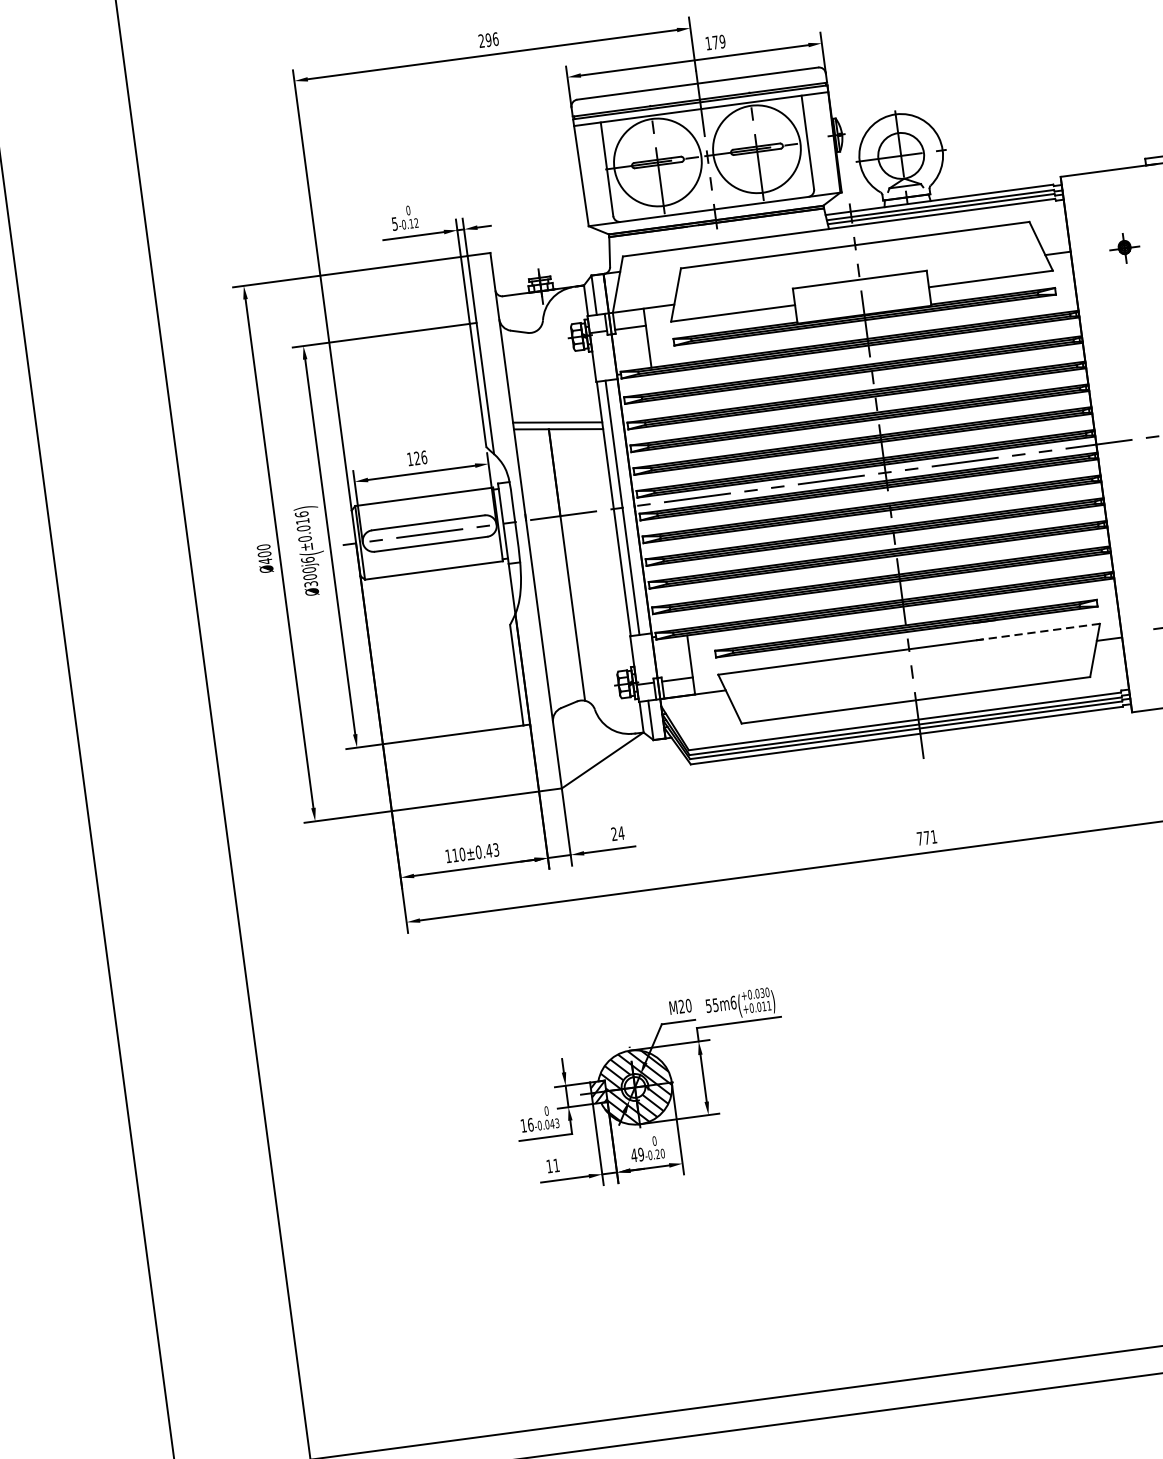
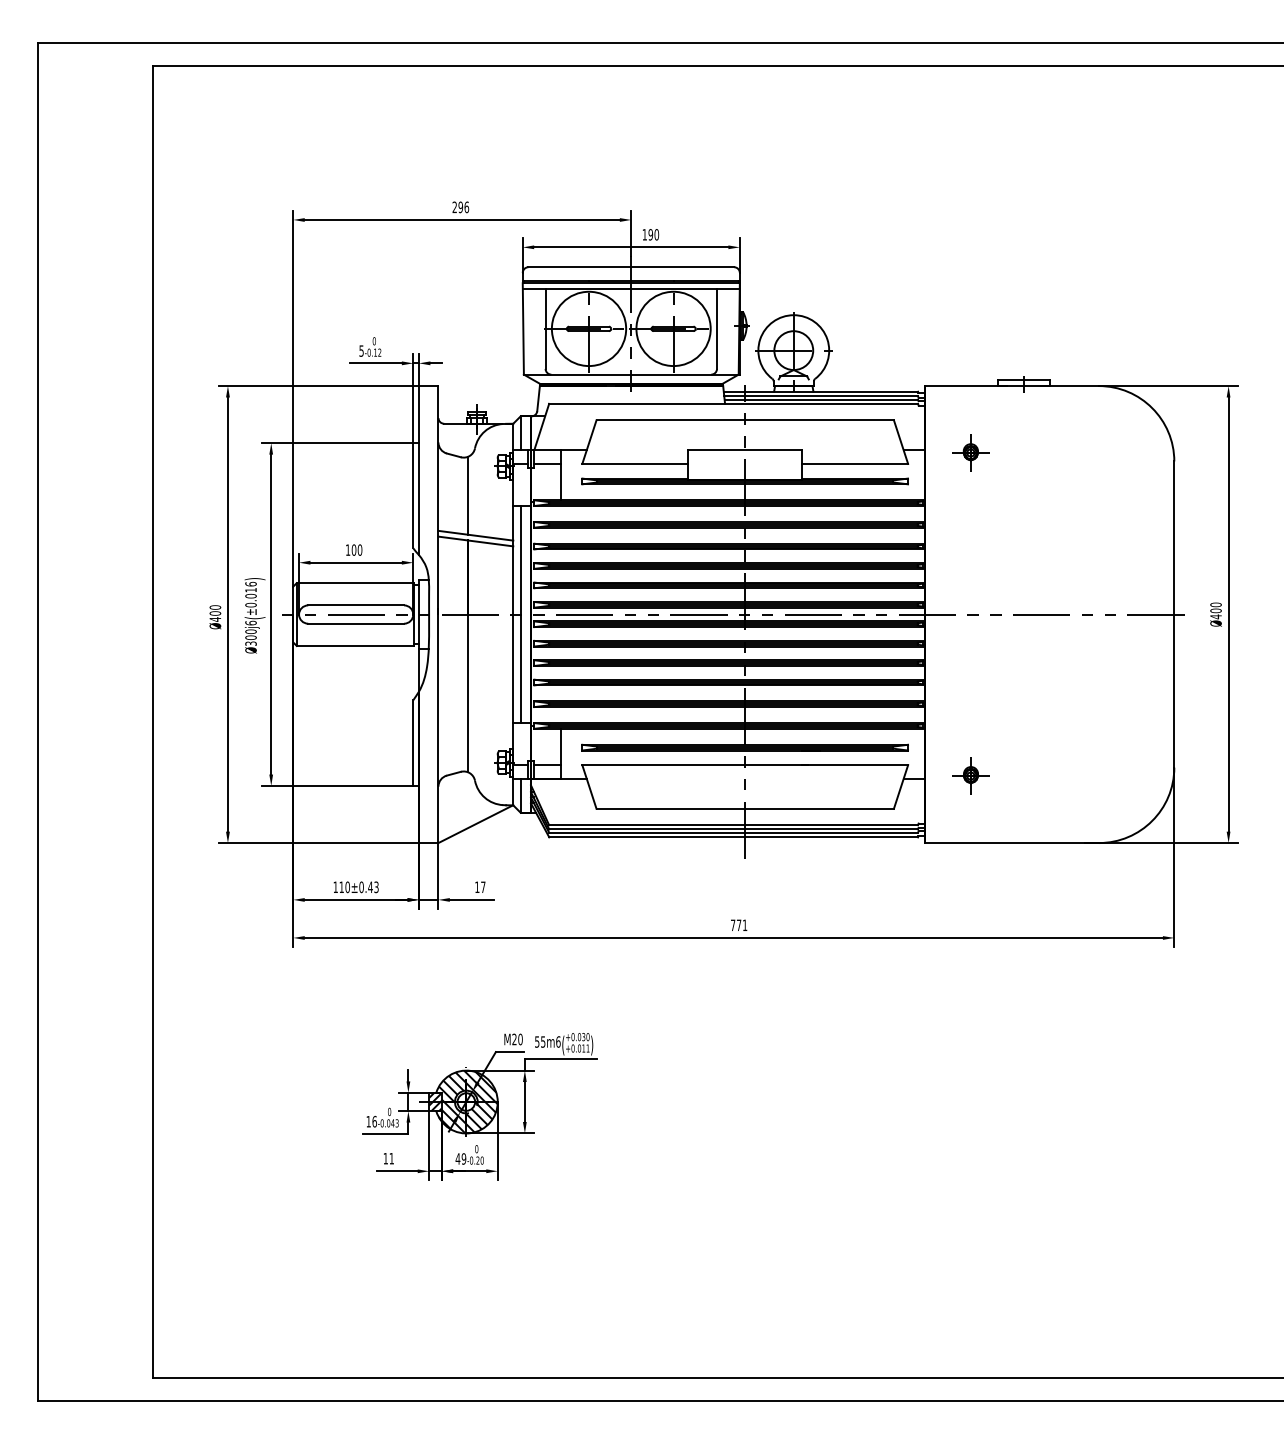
text: (718, 41) -> (653, 234), 179 -> 190
part: (1124, 247) -> (970, 452), size x1.43
line: (541, 376) -> (467, 495), added
text: (419, 457) -> (356, 549), 126 -> 100
line: (1038, 632) -> (855, 765), dashed -> solid
text: (617, 832) -> (480, 886), 24 -> 17

